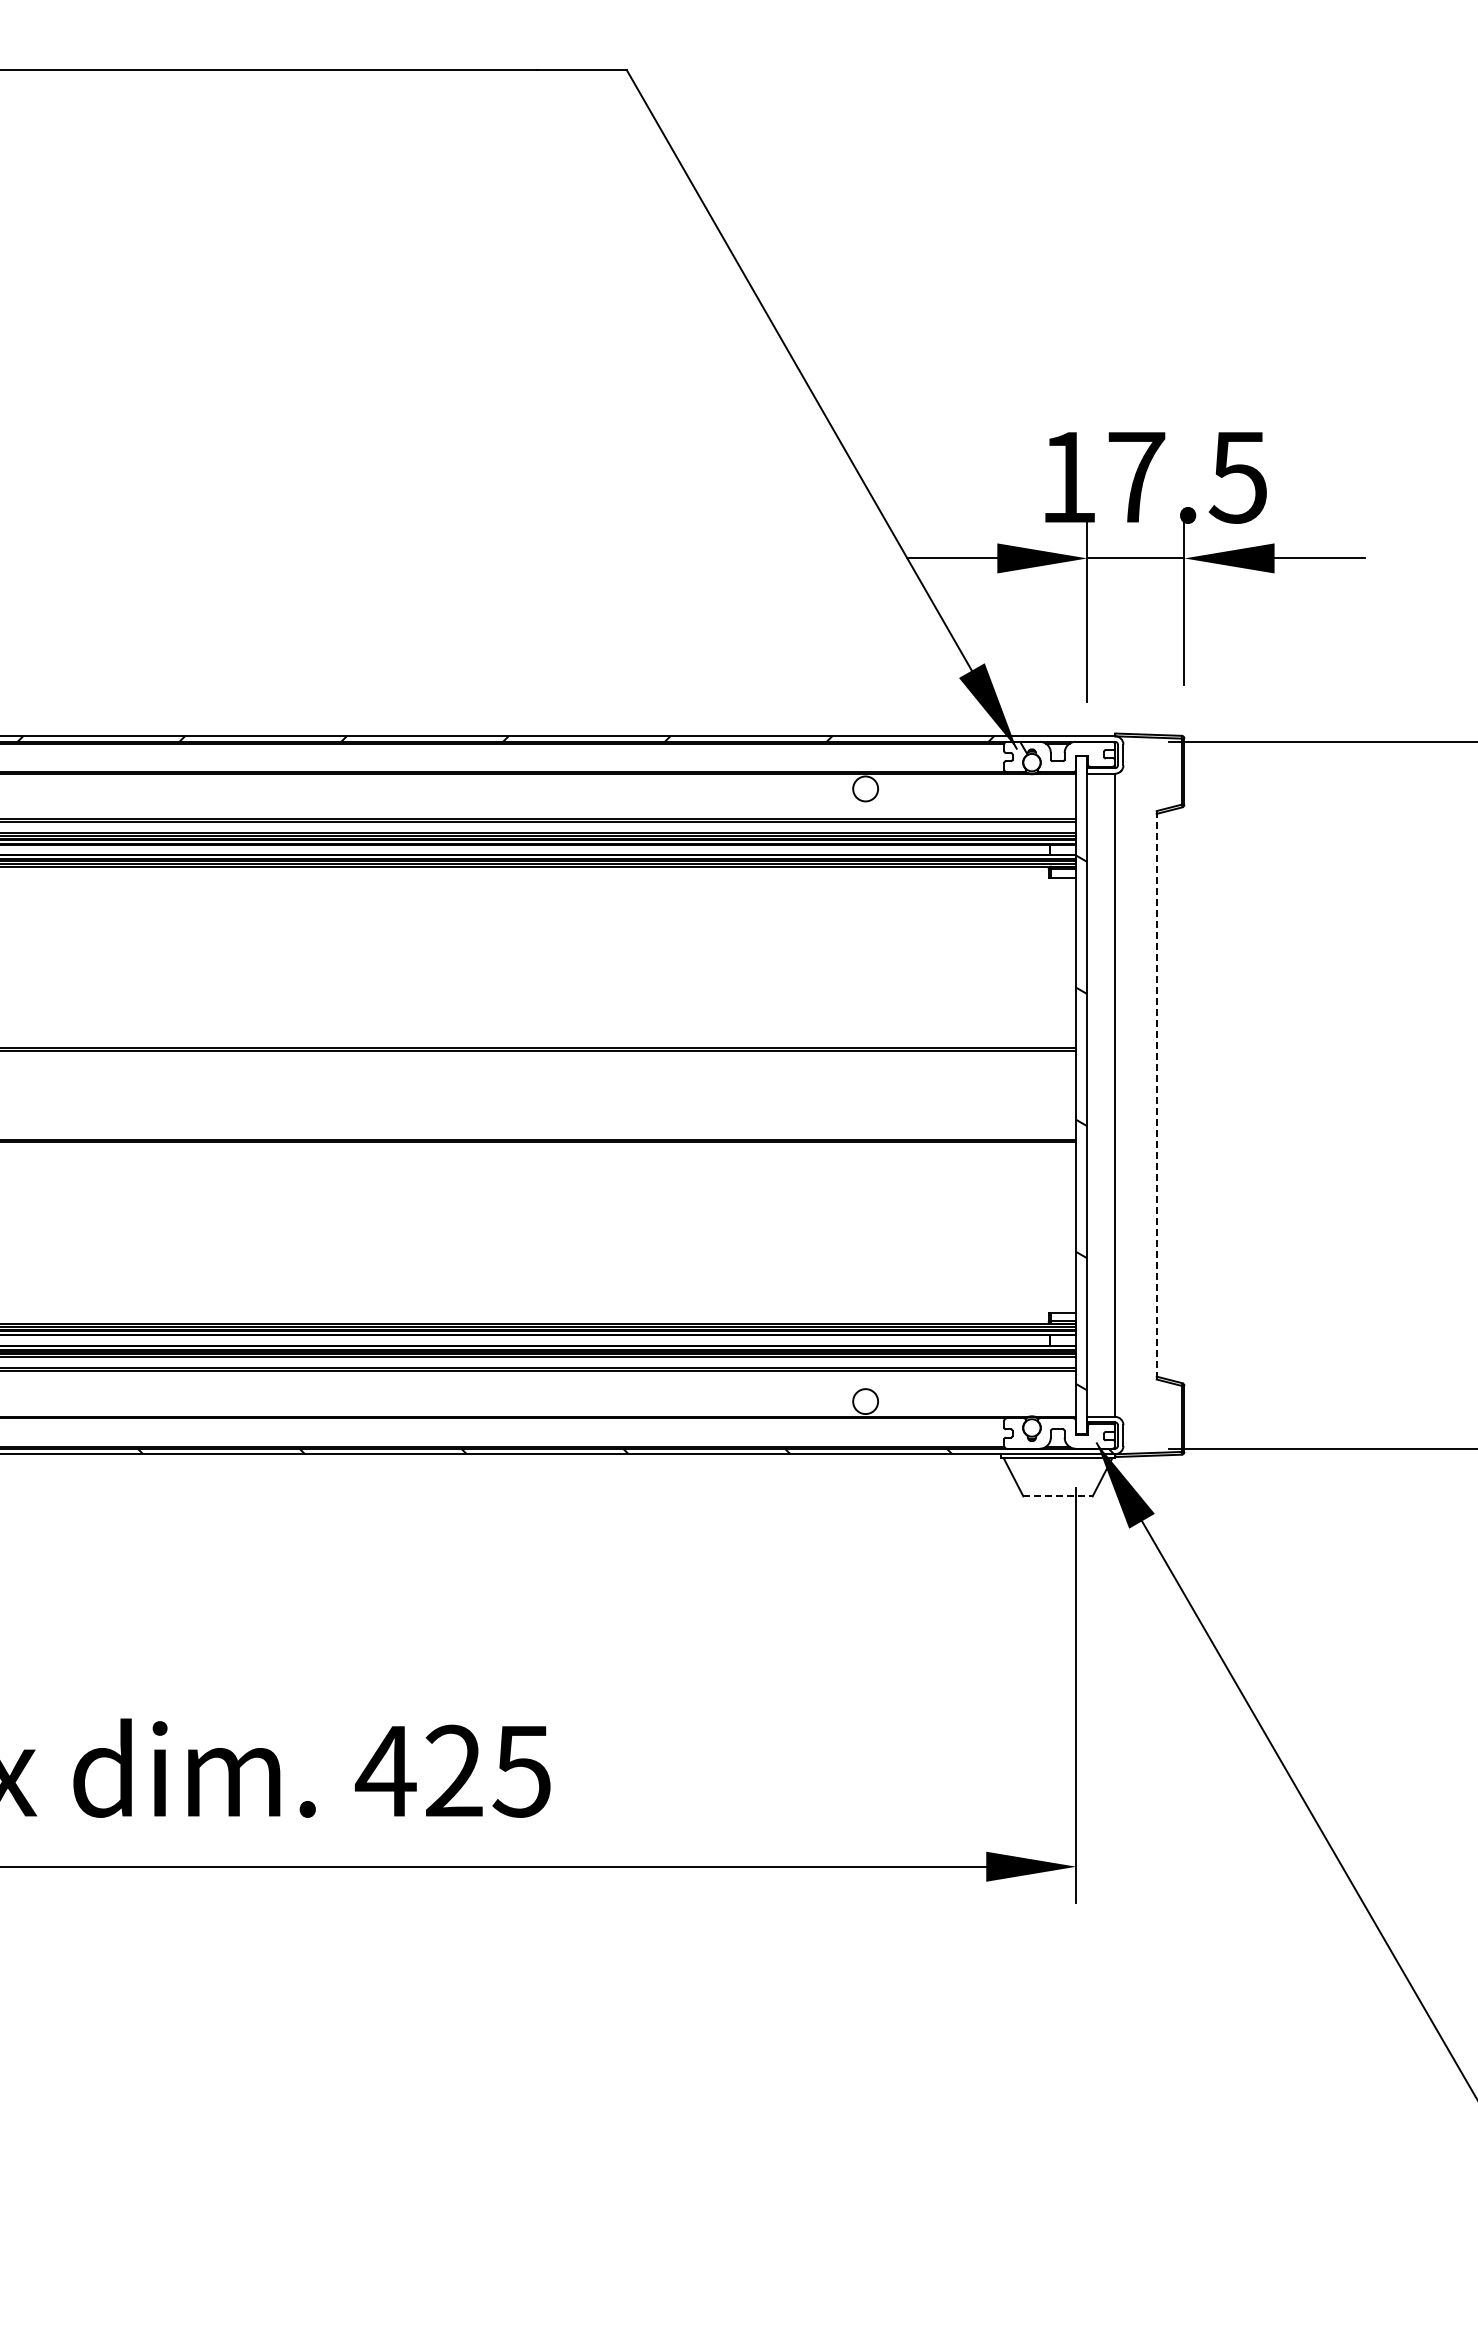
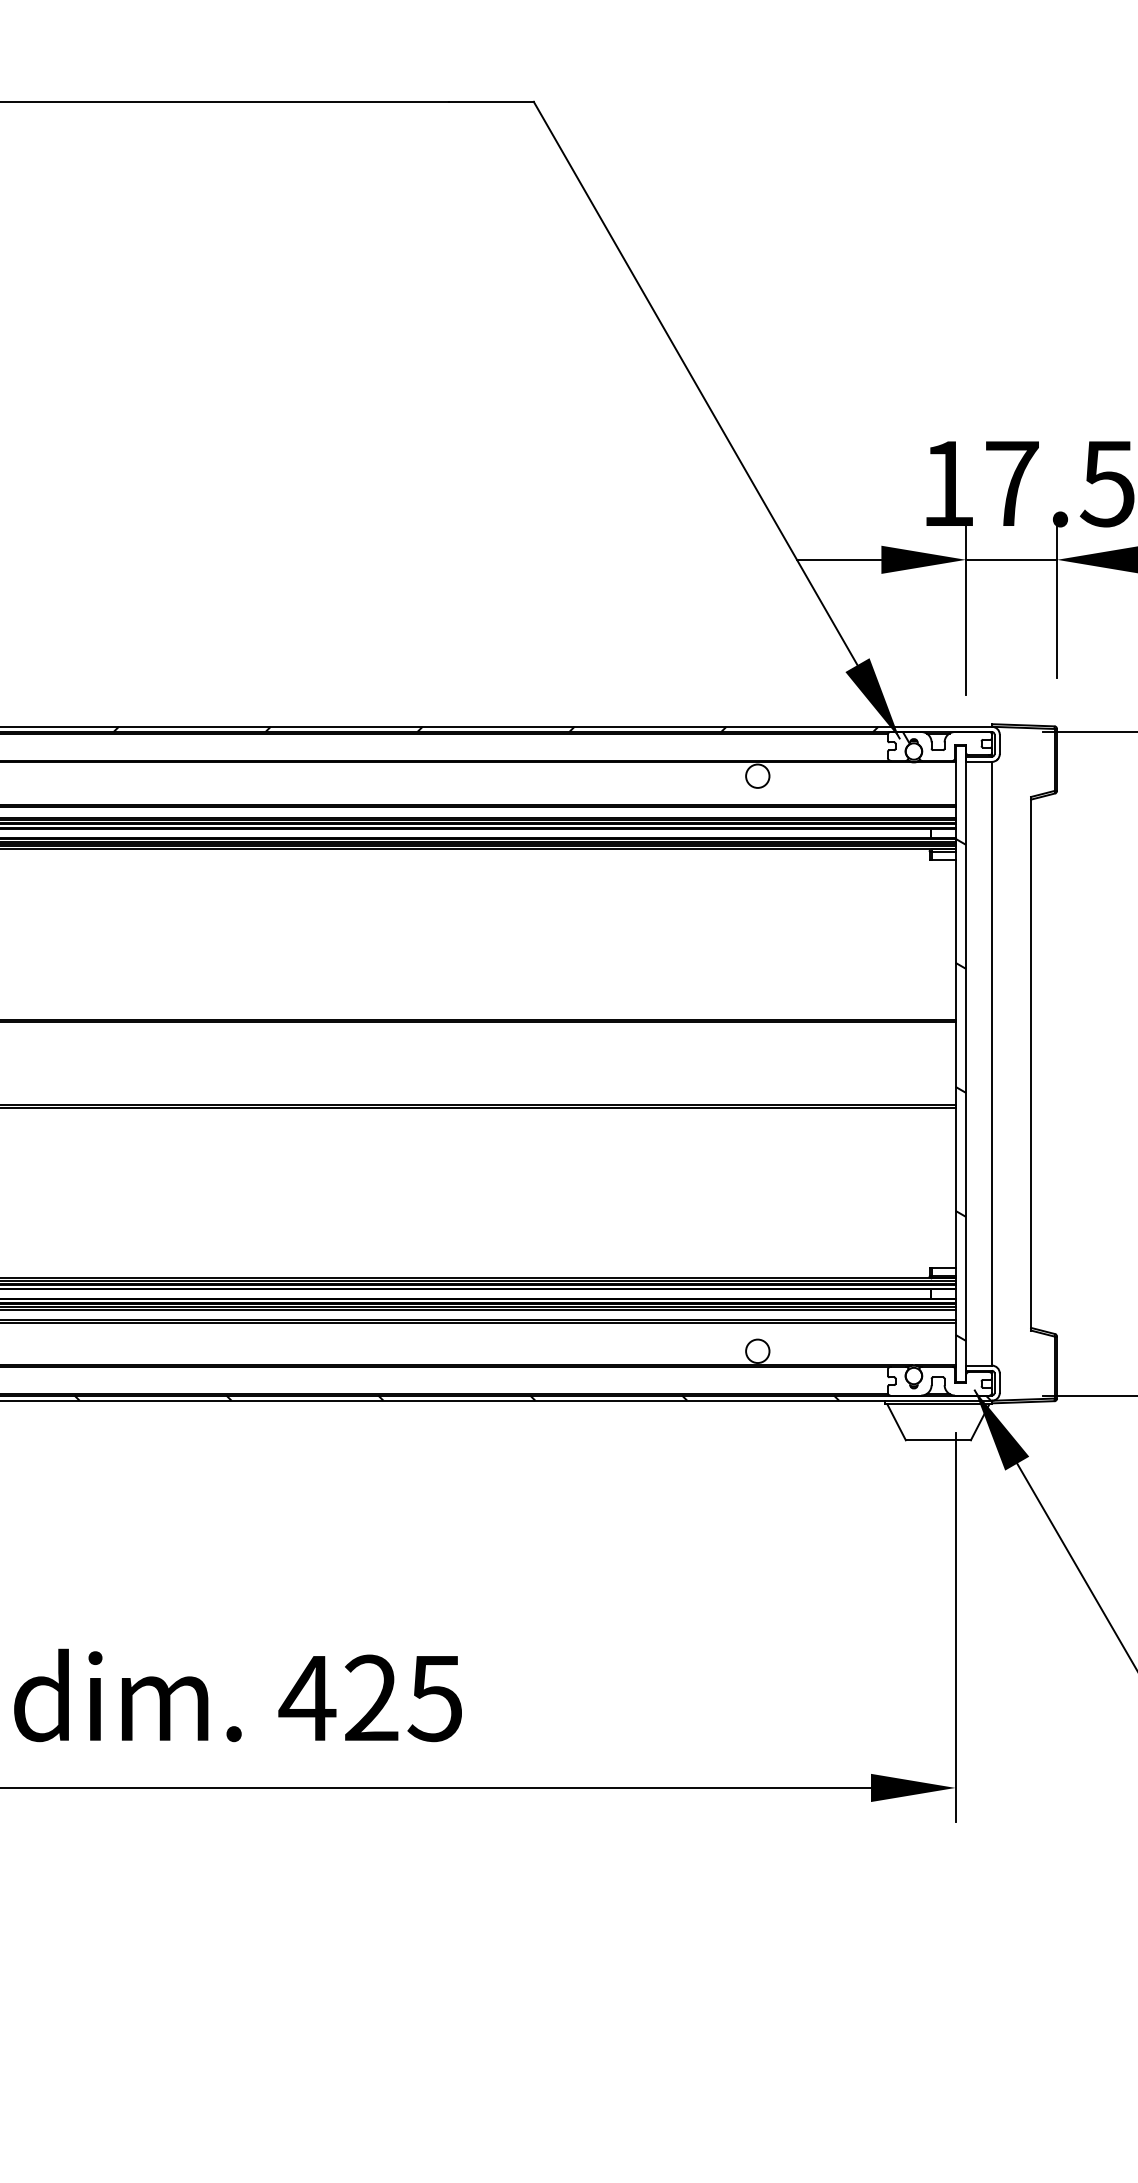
line: (1156, 1095) -> (1030, 1063), dashed -> solid
line: (1058, 1496) -> (938, 1440), dashed -> solid

